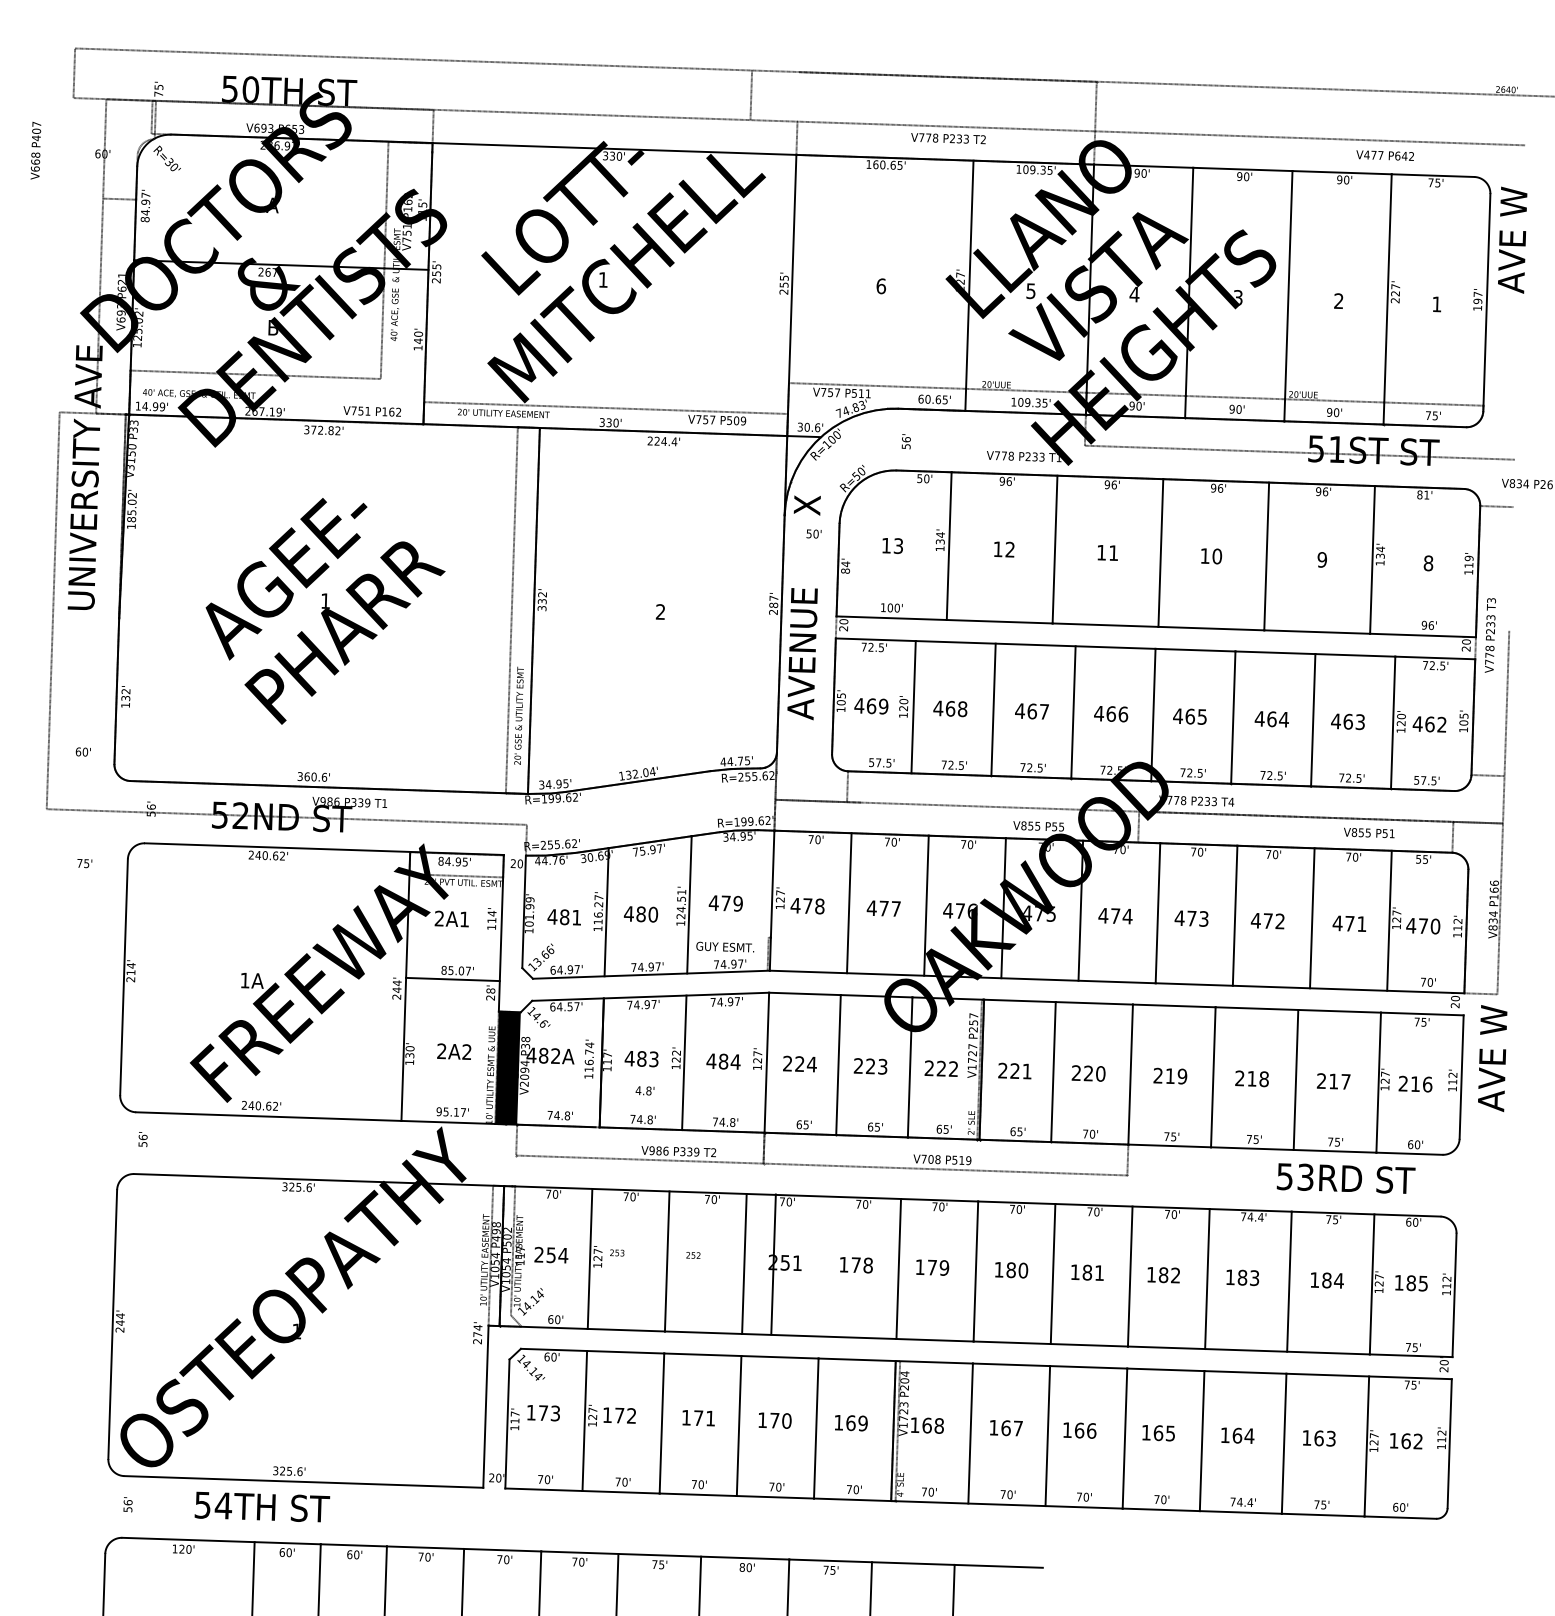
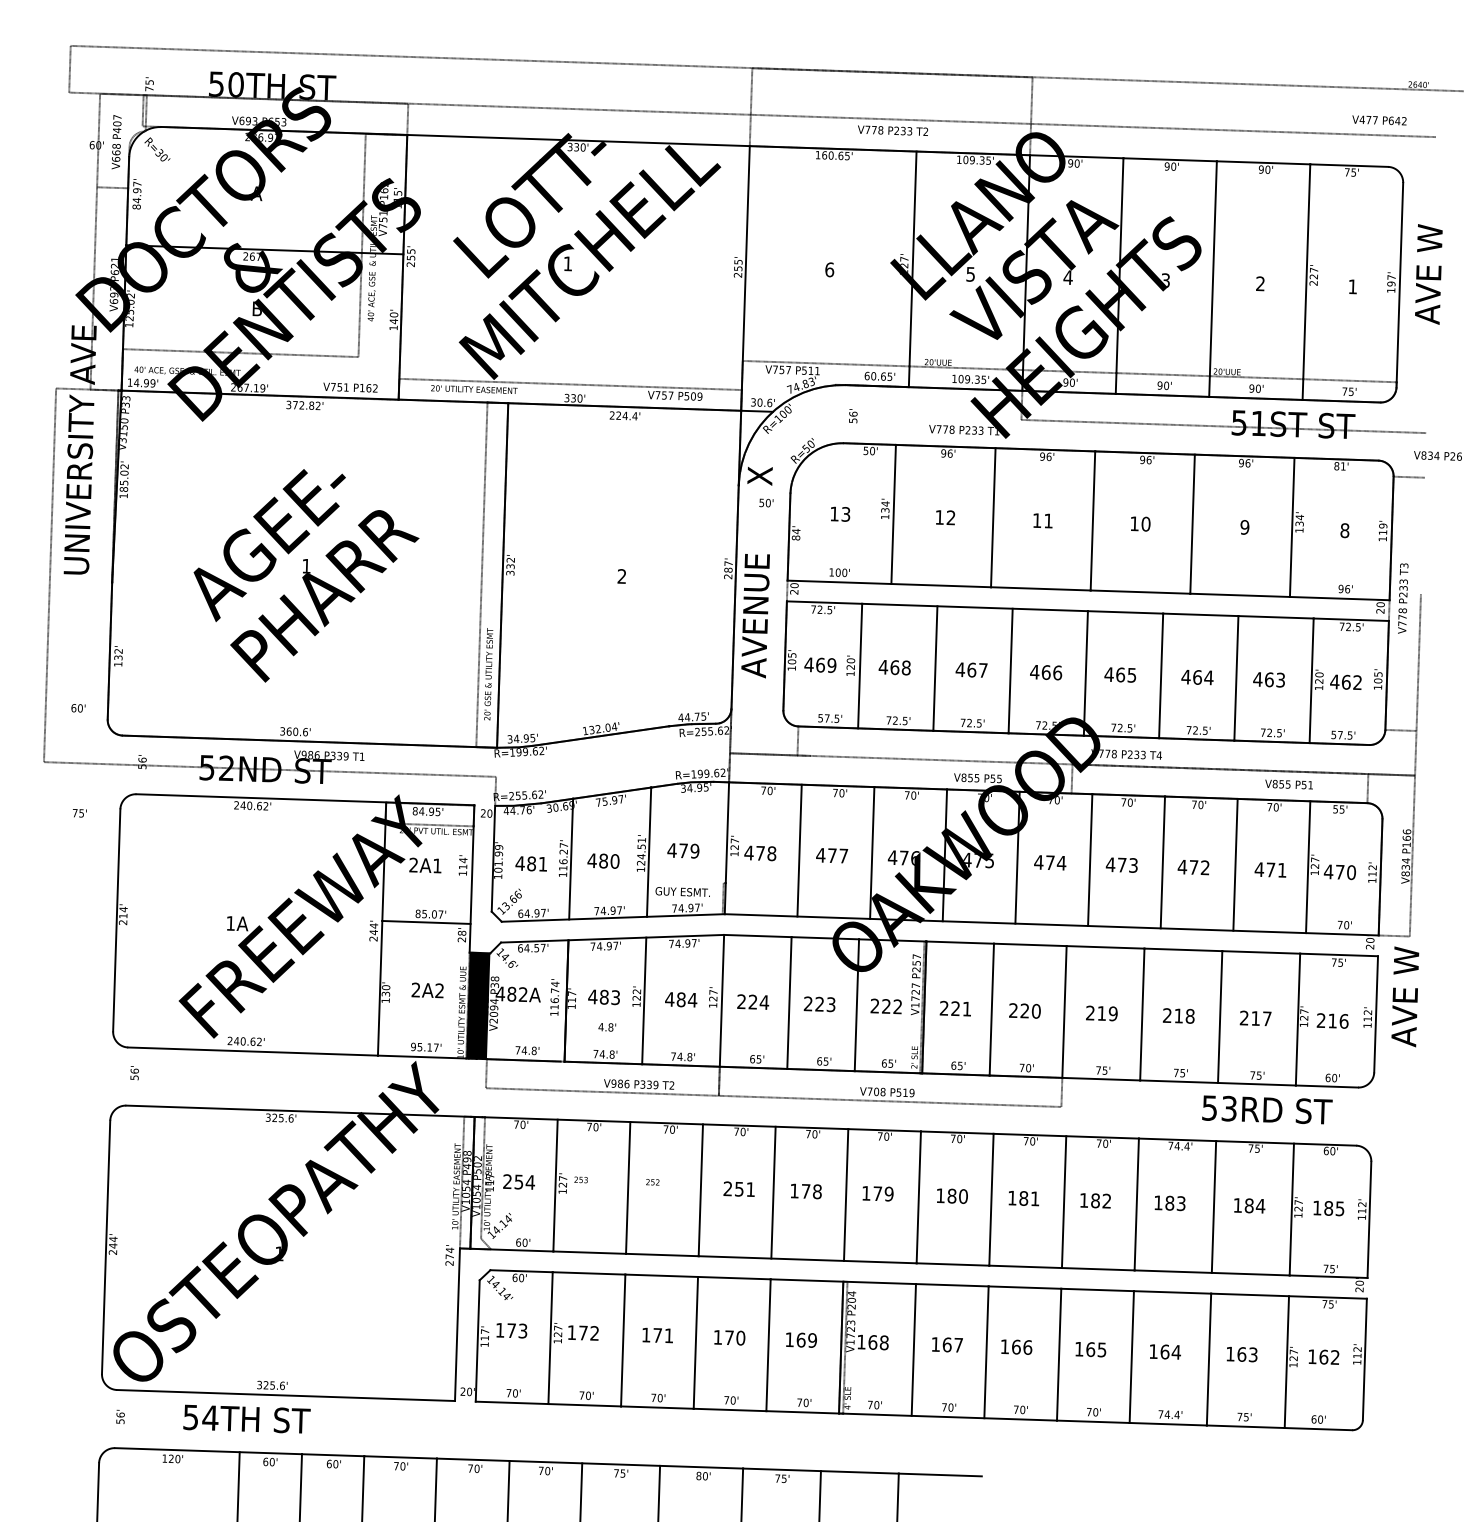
line: (751, 94) -> (751, 91), moved
text: (35, 150) -> (116, 141), moved
text: (1384, 155) -> (1378, 120), moved
text: (1512, 239) -> (1428, 273), moved
line: (773, 1264) -> (773, 1192), moved

